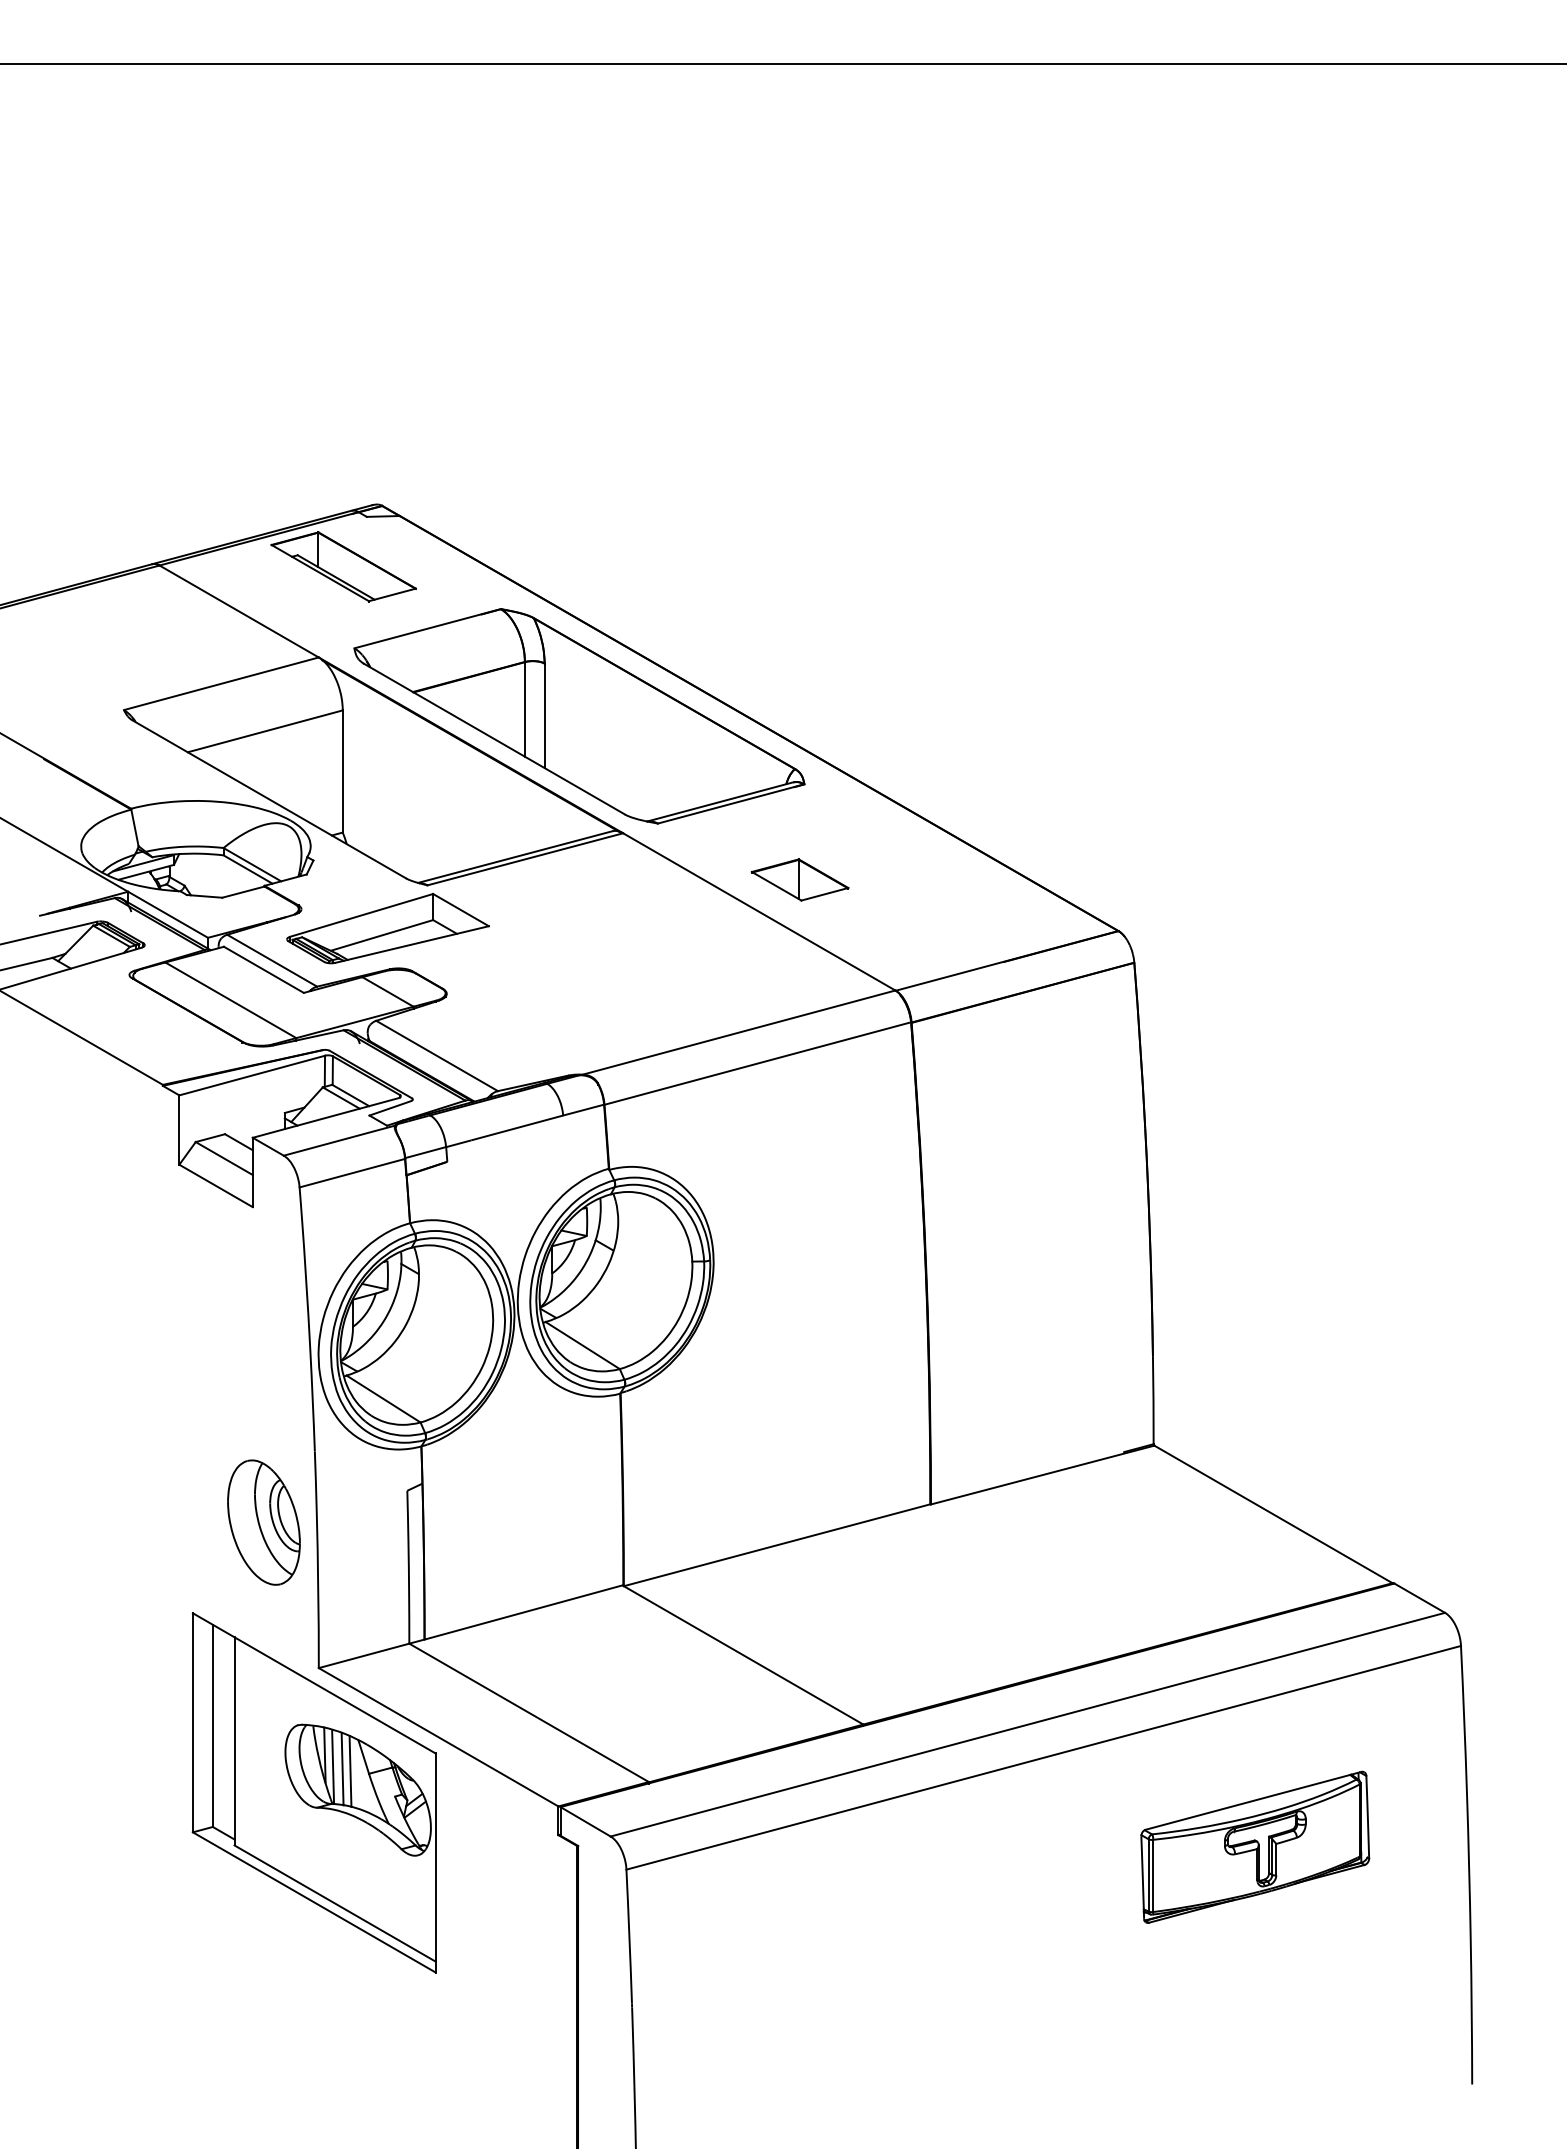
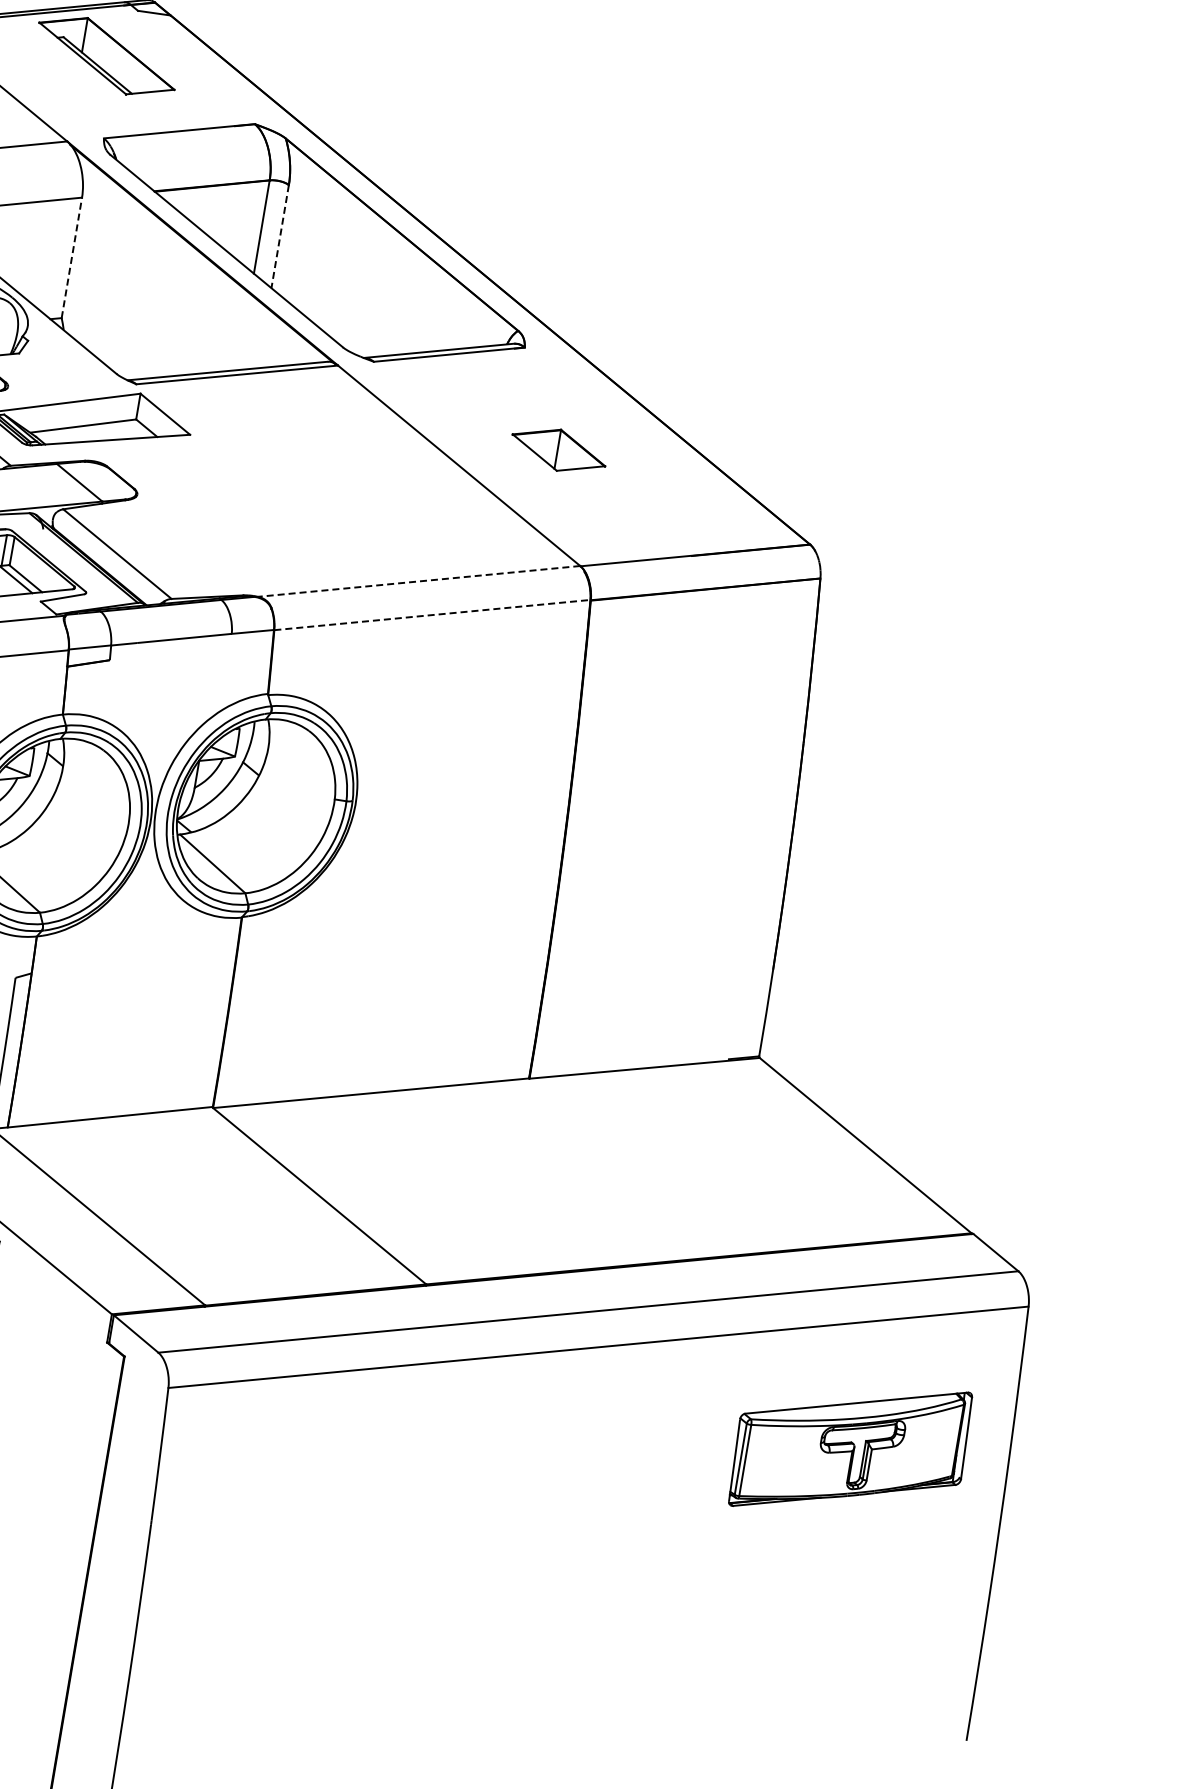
line: (544, 716) -> (279, 237), solid -> dashed
line: (342, 771) -> (71, 257), solid -> dashed
part: (799, 879) -> (558, 449), moved
line: (739, 1032) -> (419, 581), solid -> dashed
line: (757, 1063) -> (432, 614), solid -> dashed
part: (1255, 1846) -> (850, 1448), moved

